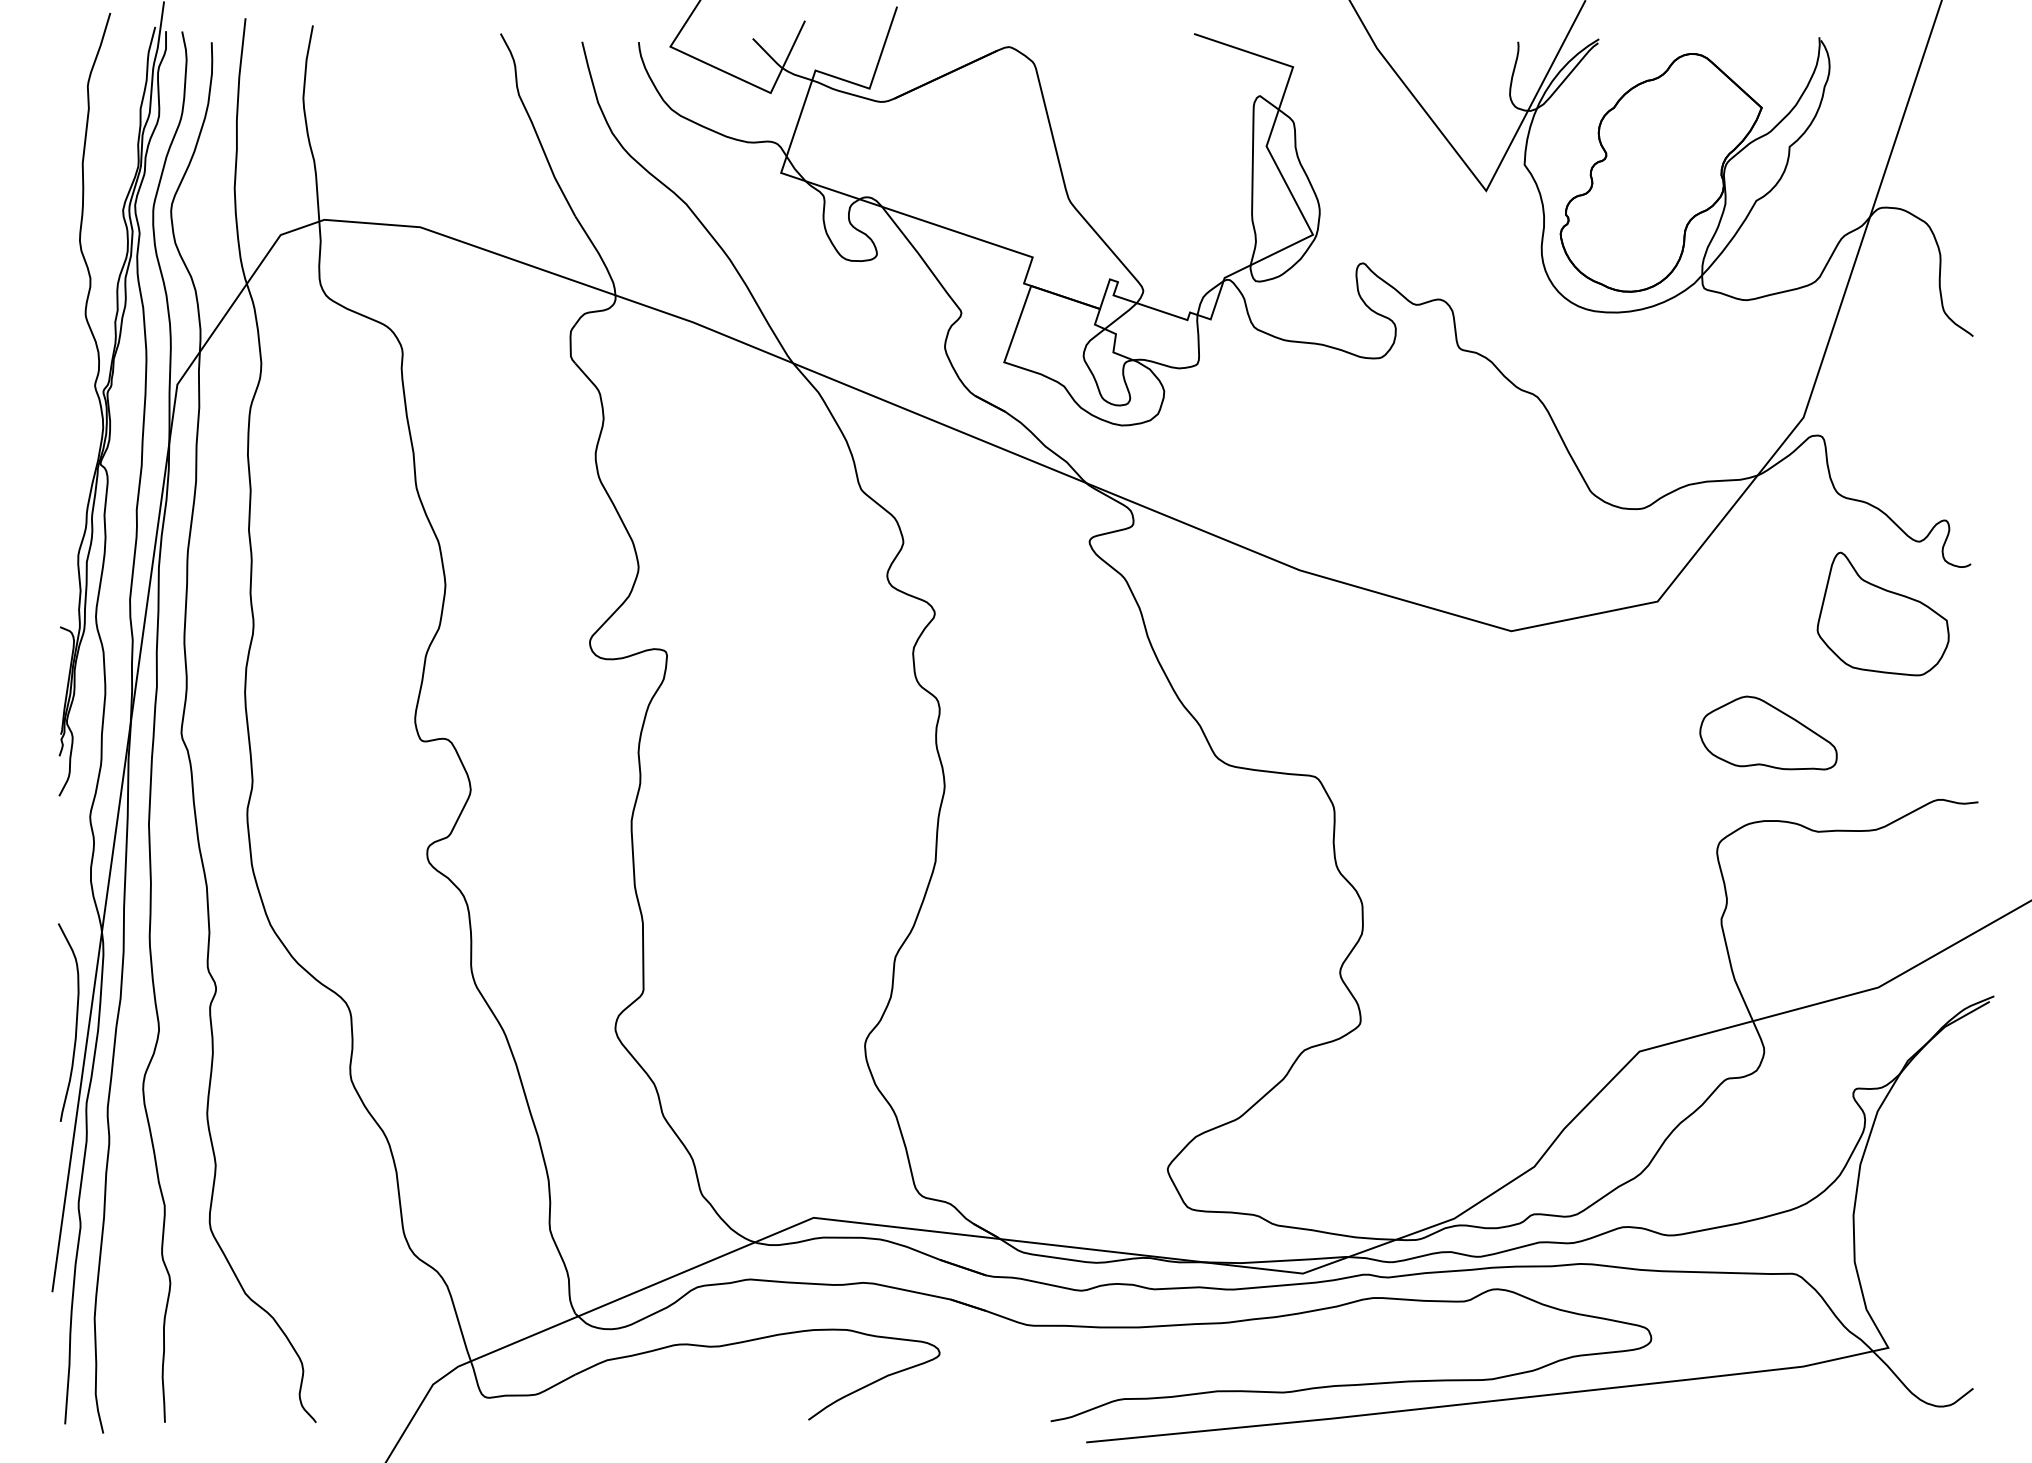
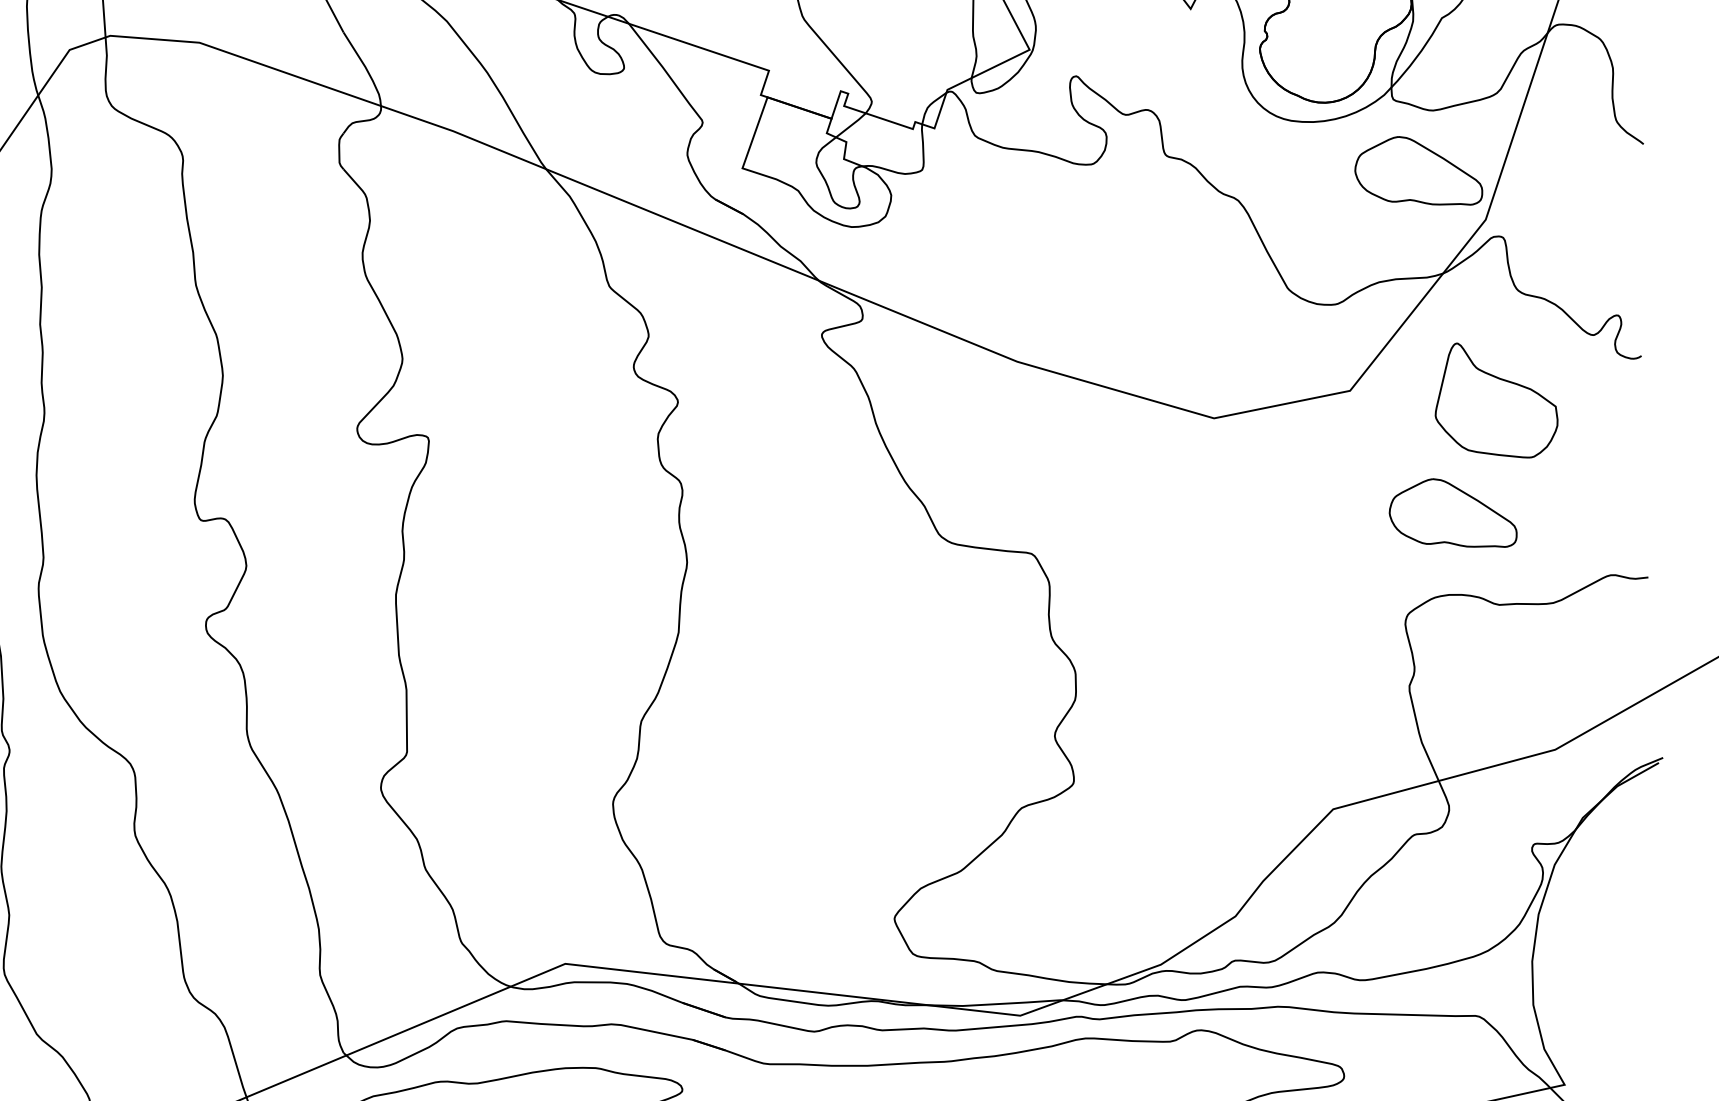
part: (1731, 364) -> (1418, 170), added
part: (1882, 613) -> (1495, 400), moved

